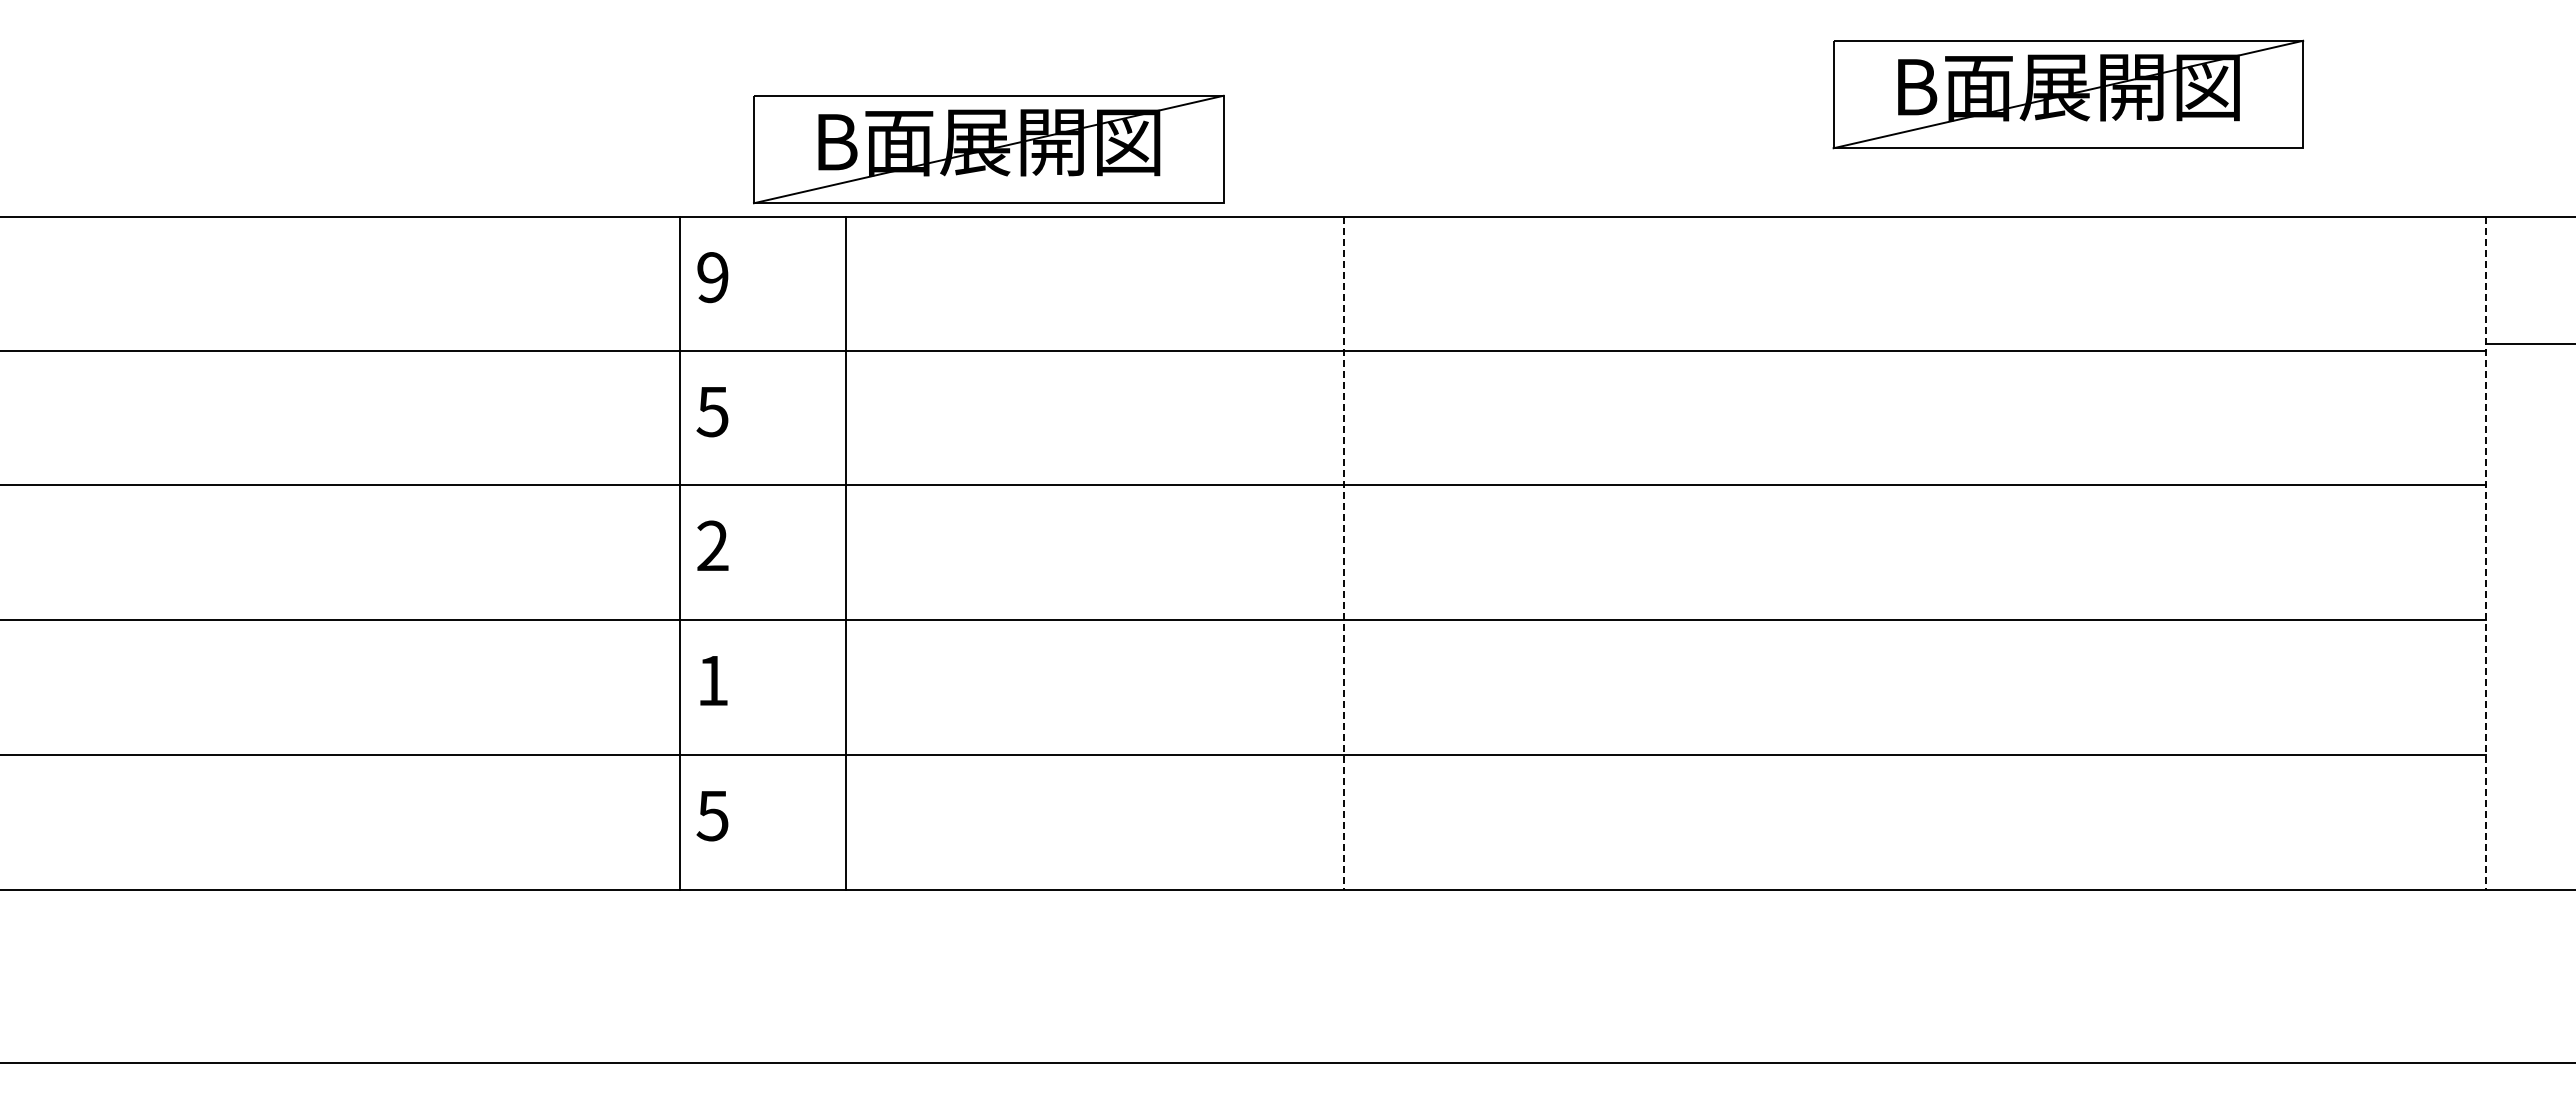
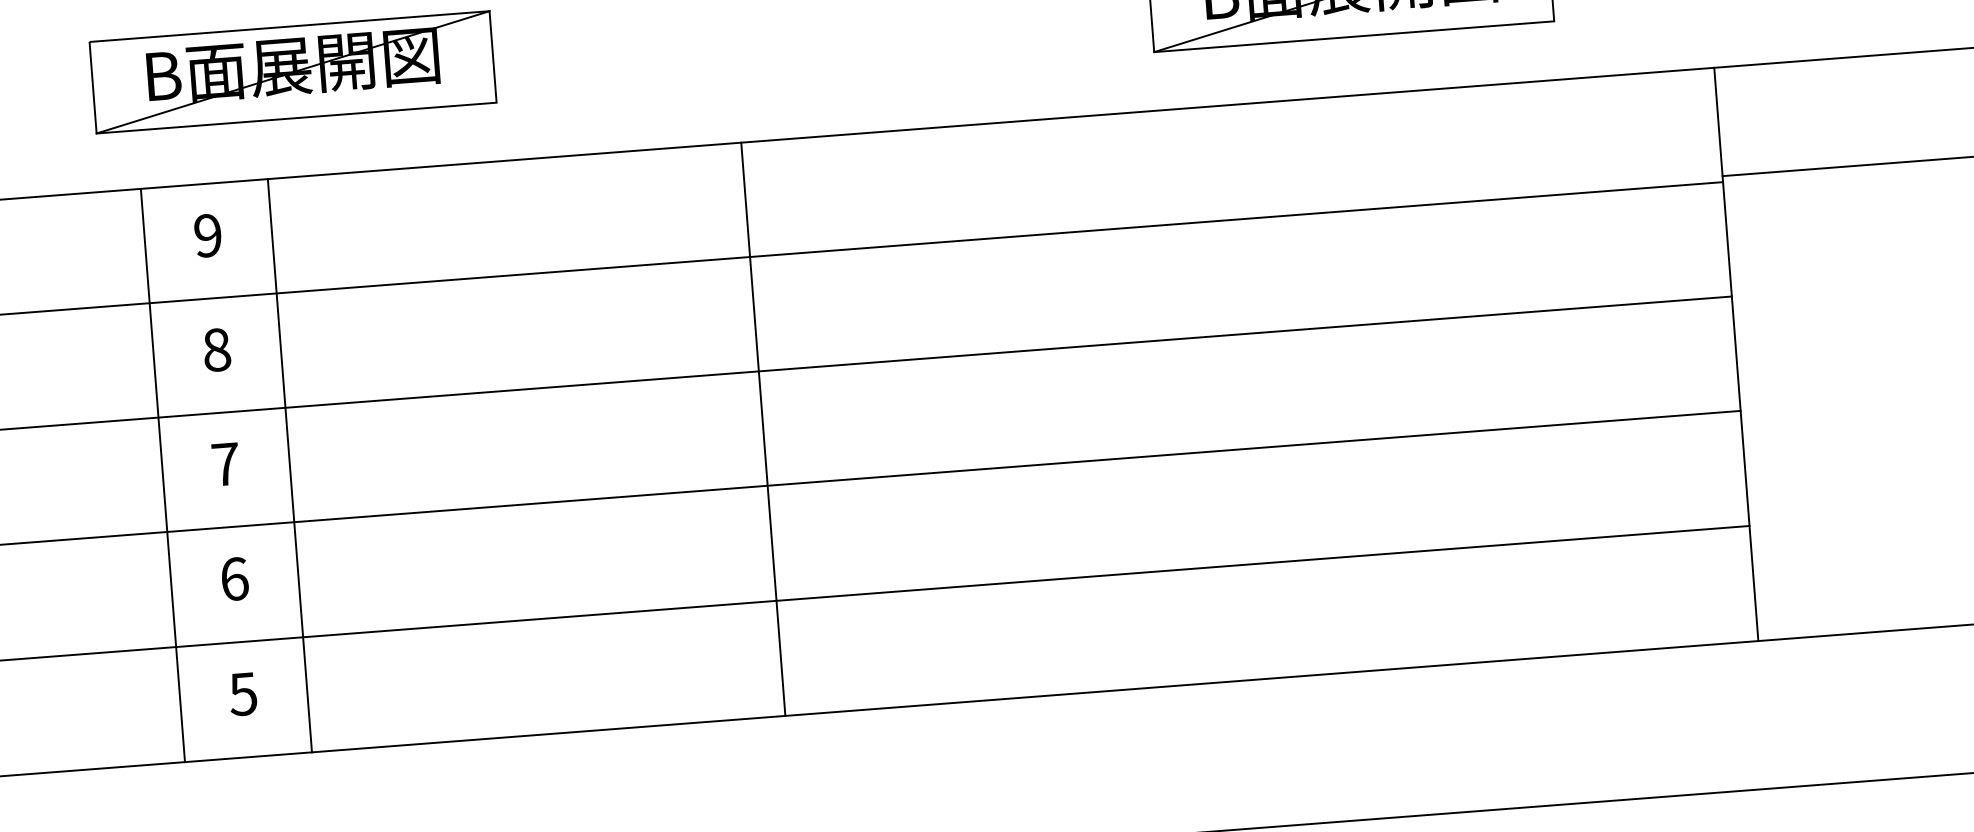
part: (988, 149) -> (292, 72), moved
text: (712, 411) -> (216, 349), 5 -> 8
text: (712, 545) -> (225, 463), 2 -> 7
line: (679, 552) -> (162, 474), moved
line: (845, 552) -> (289, 465), moved
line: (1343, 553) -> (763, 429), dashed -> solid
line: (2485, 553) -> (1736, 354), dashed -> solid
text: (713, 680) -> (235, 578), 1 -> 6

